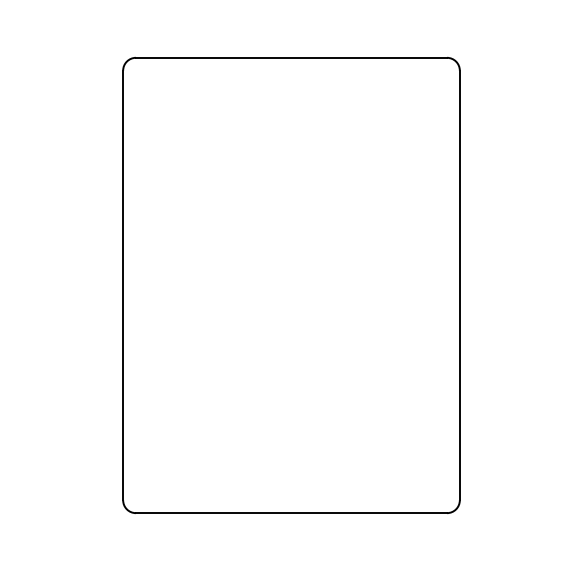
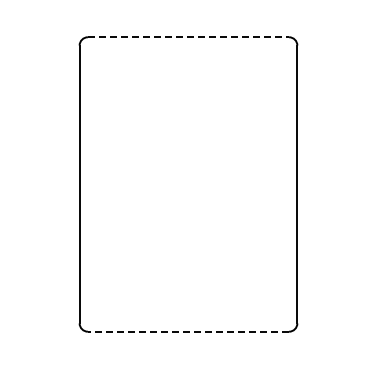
line: (291, 58) -> (188, 37), solid -> dashed
line: (291, 512) -> (188, 331), solid -> dashed

